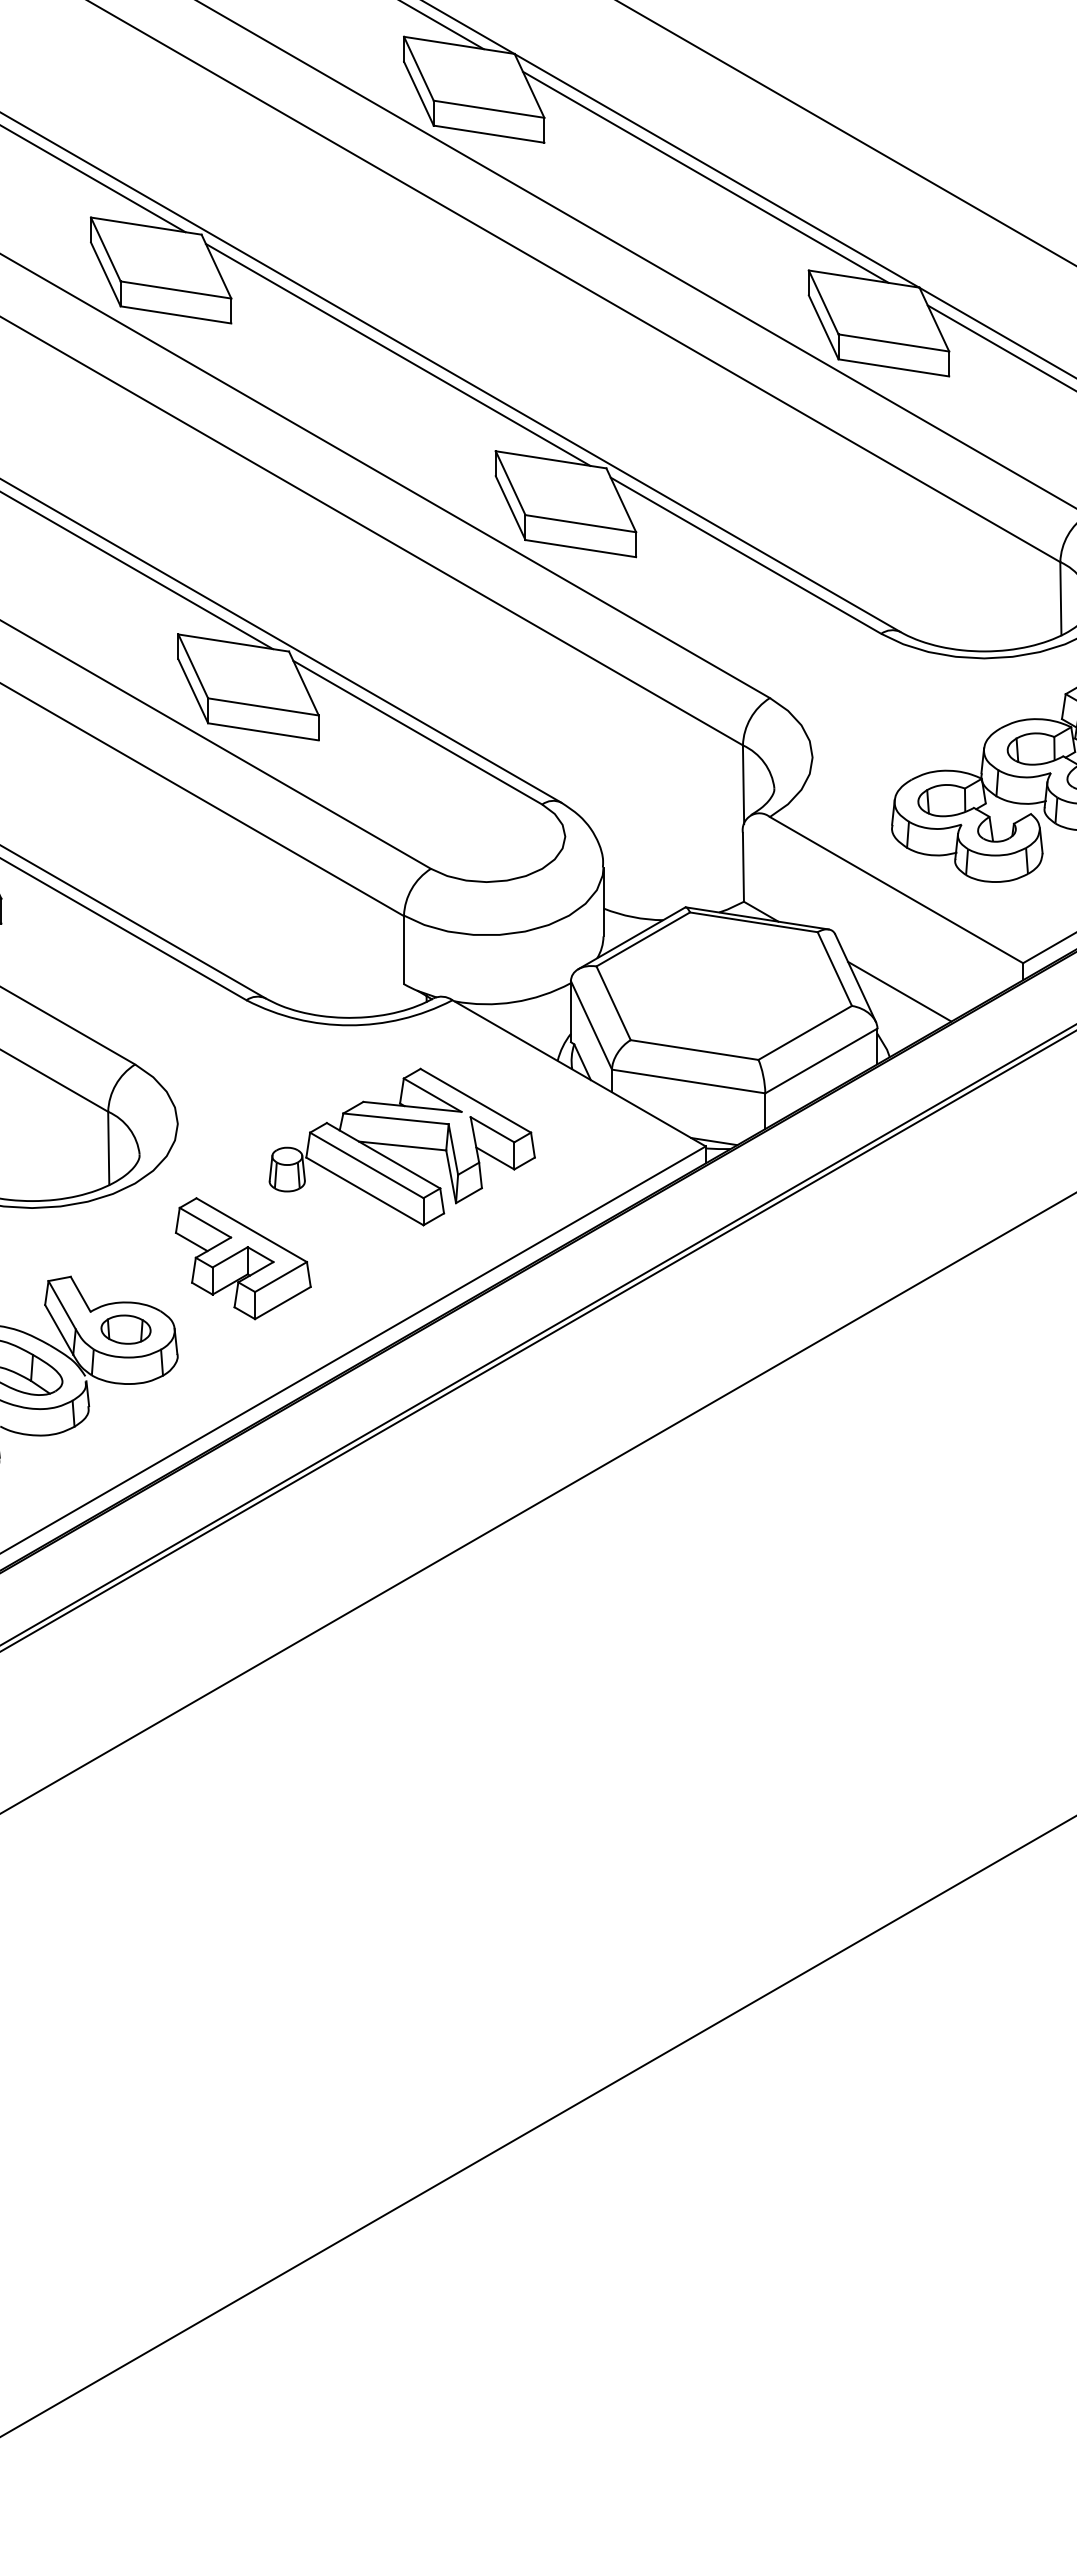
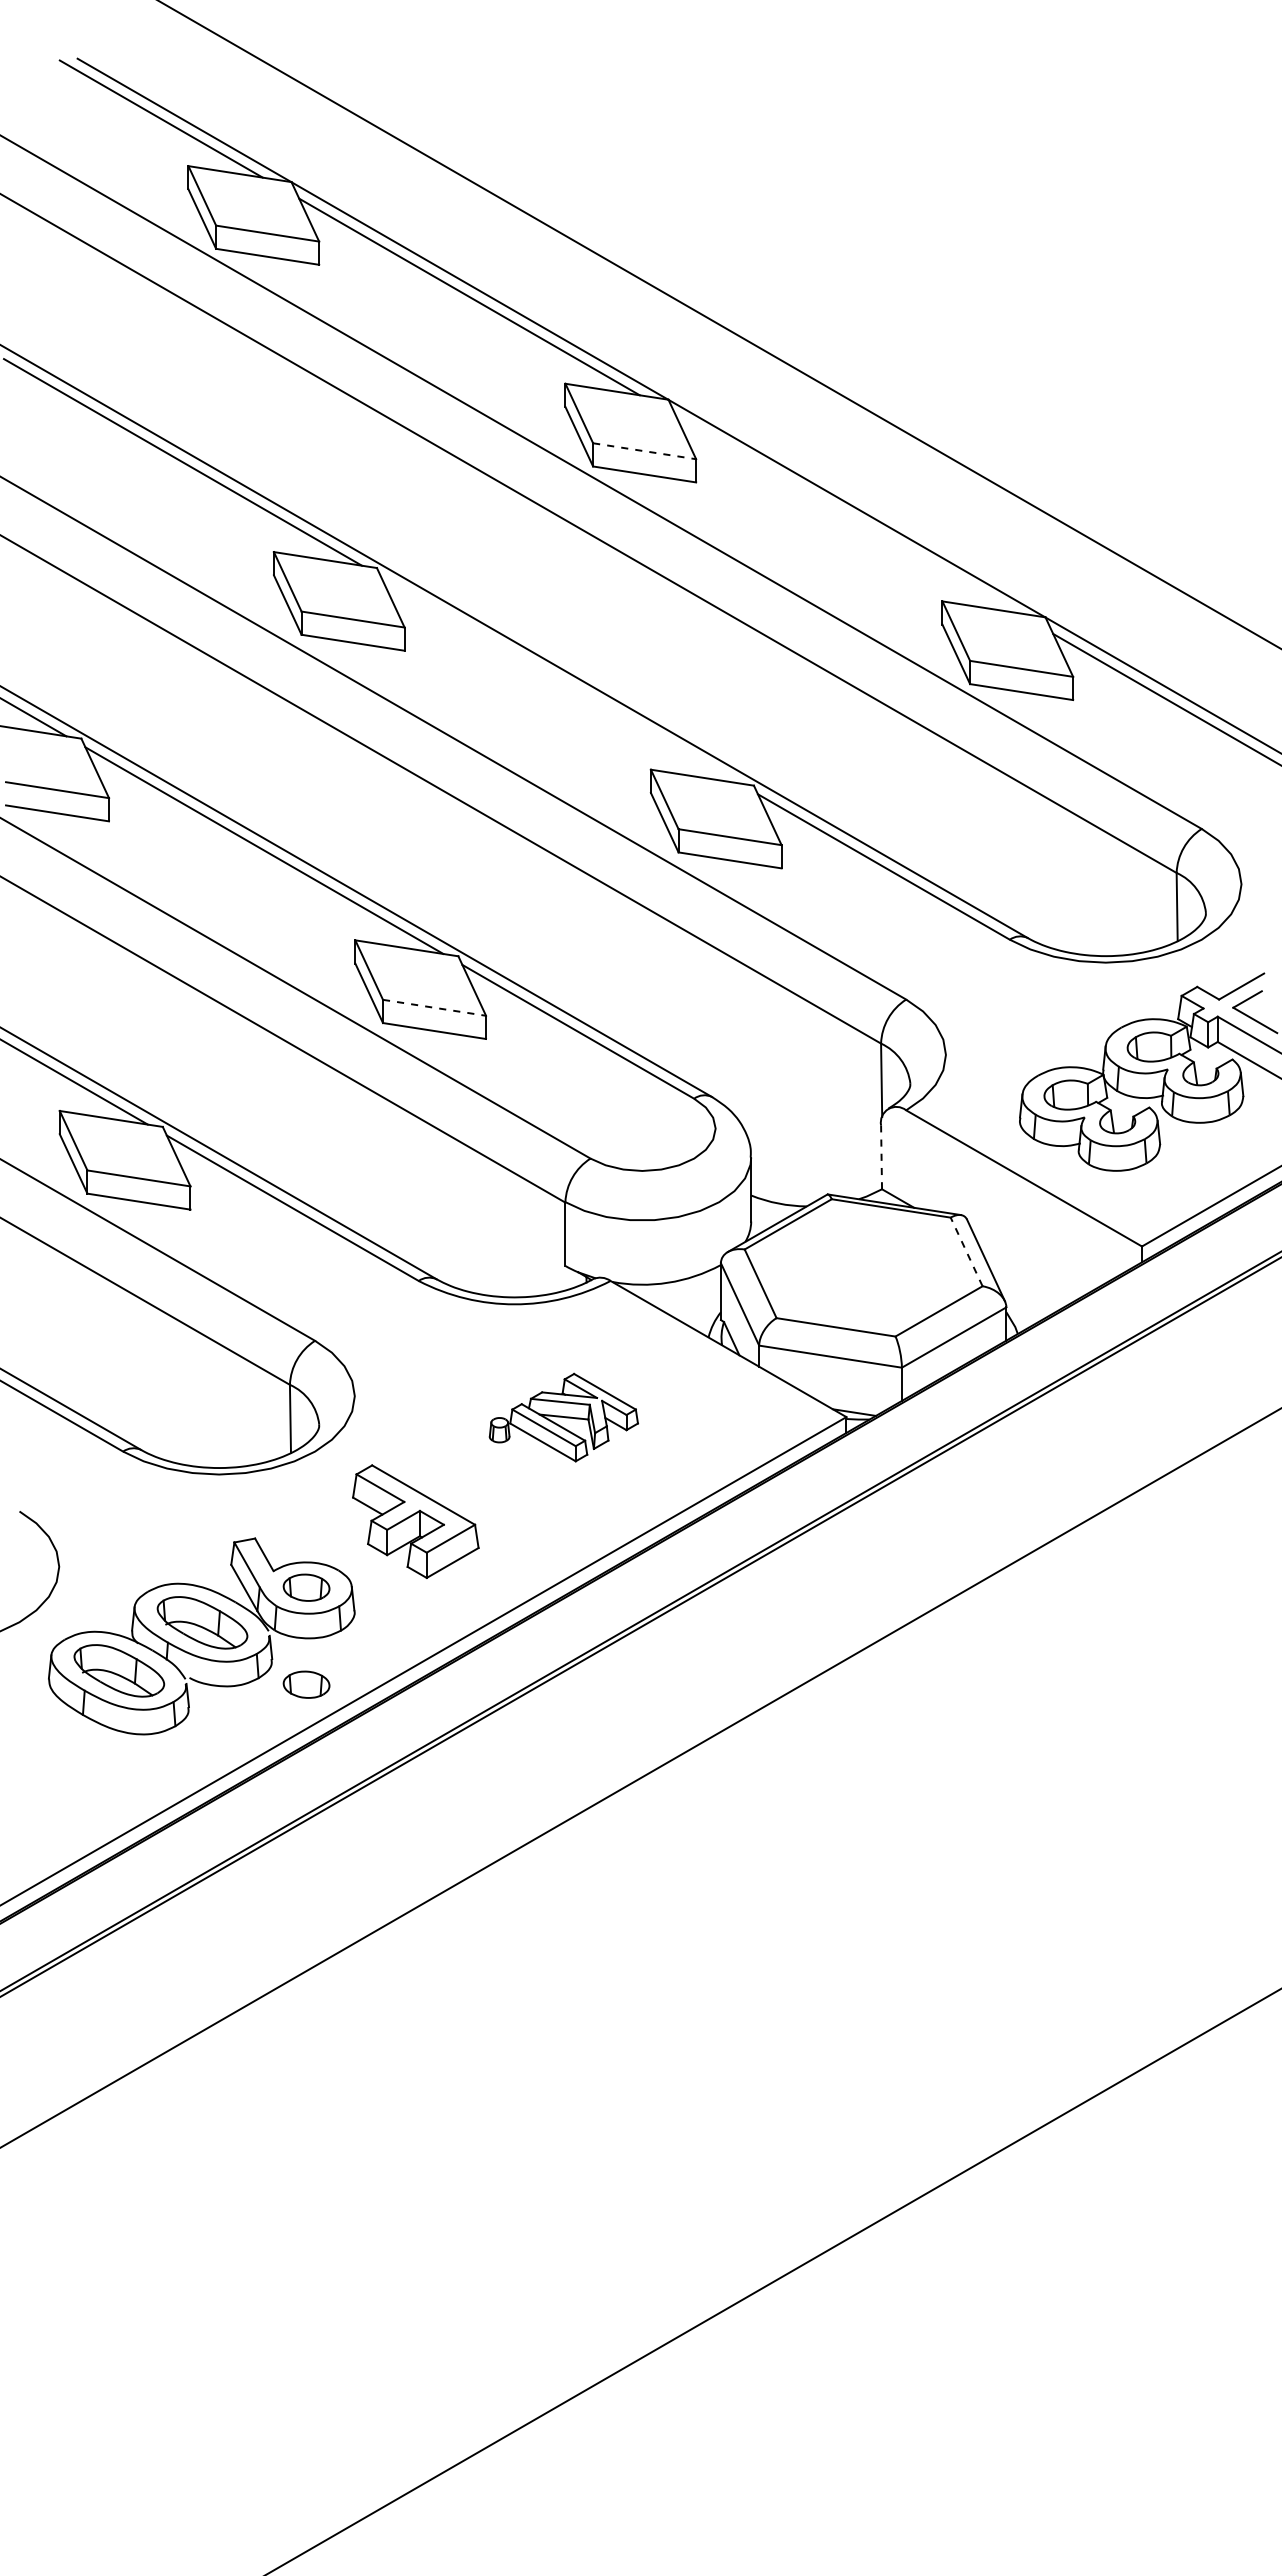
line: (489, 109) -> (645, 451), solid -> dashed
line: (705, 177) -> (846, 514), removed
line: (397, 354) -> (559, 679), removed
line: (264, 706) -> (435, 1007), solid -> dashed
line: (743, 867) -> (881, 1157), solid -> dashed
line: (834, 968) -> (966, 1251), solid -> dashed
line: (899, 991) -> (1026, 1272), removed
part: (401, 1146) -> (563, 1417), size x0.6
part: (125, 1433) -> (306, 1684), added

